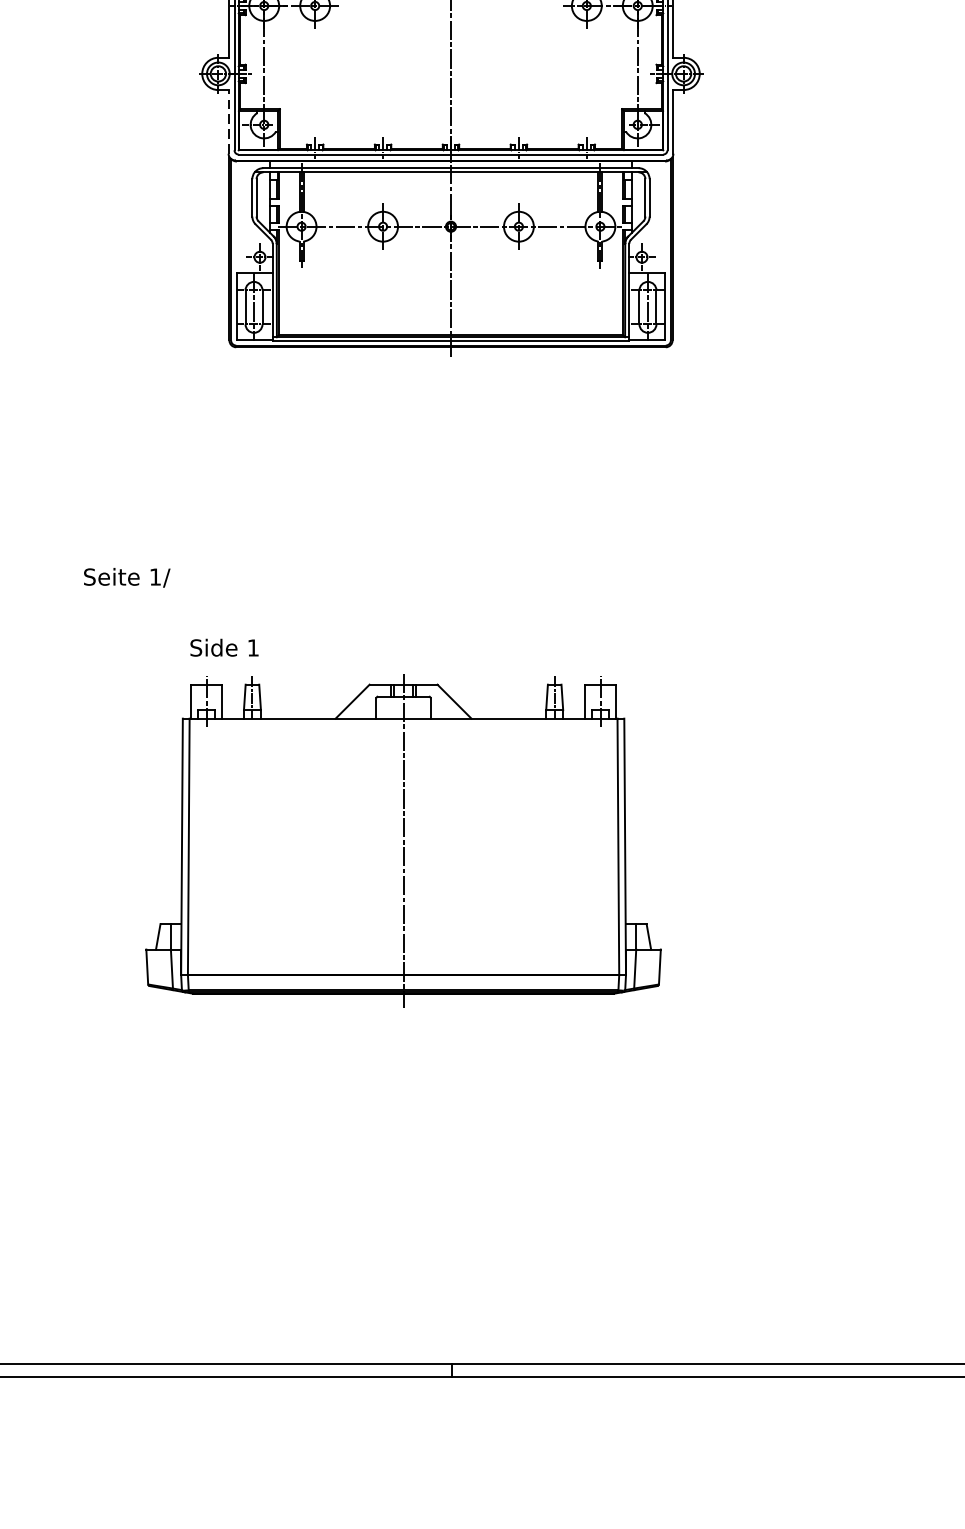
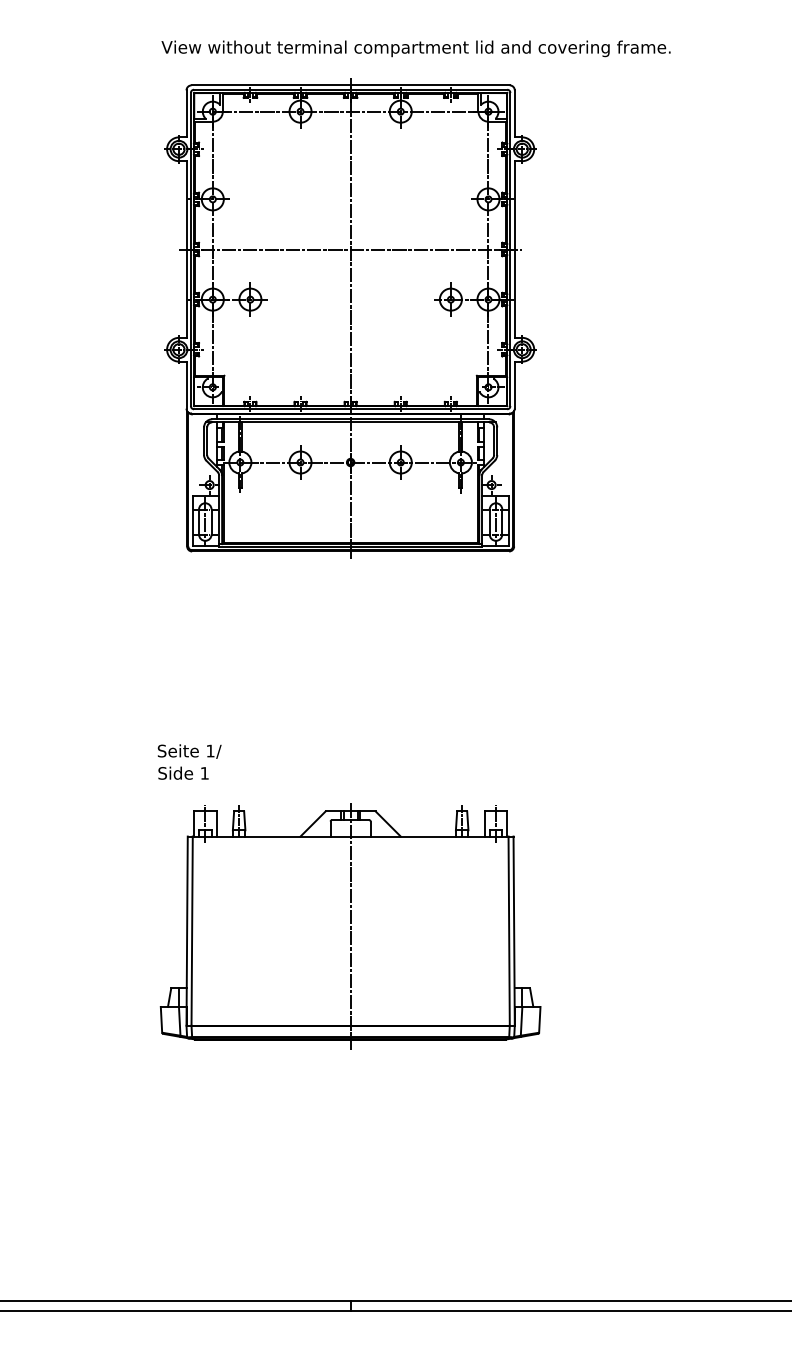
line: (228, 120) -> (186, 384), dashed -> solid
text: (126, 577) -> (189, 751), moved
part: (403, 840) -> (350, 926), moved

